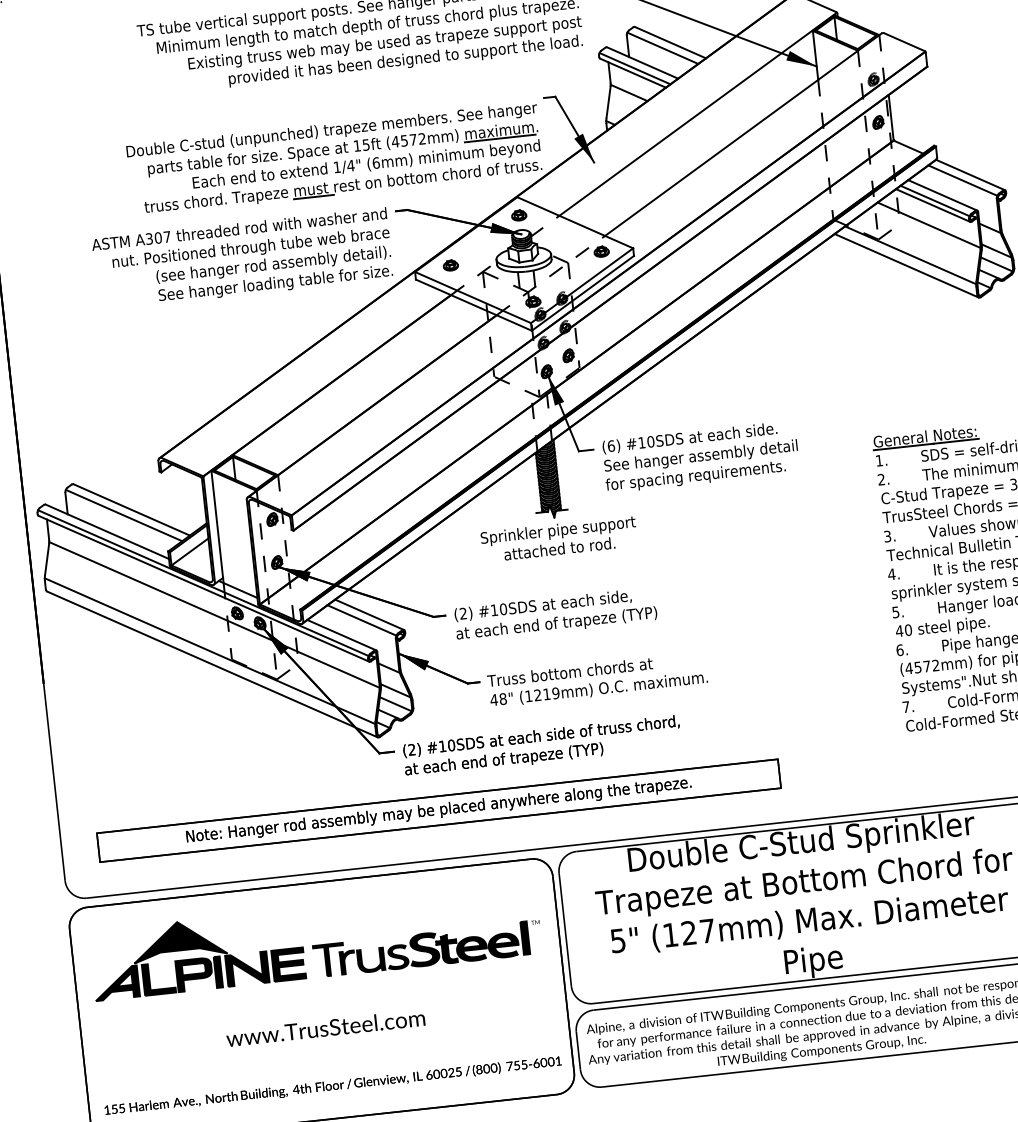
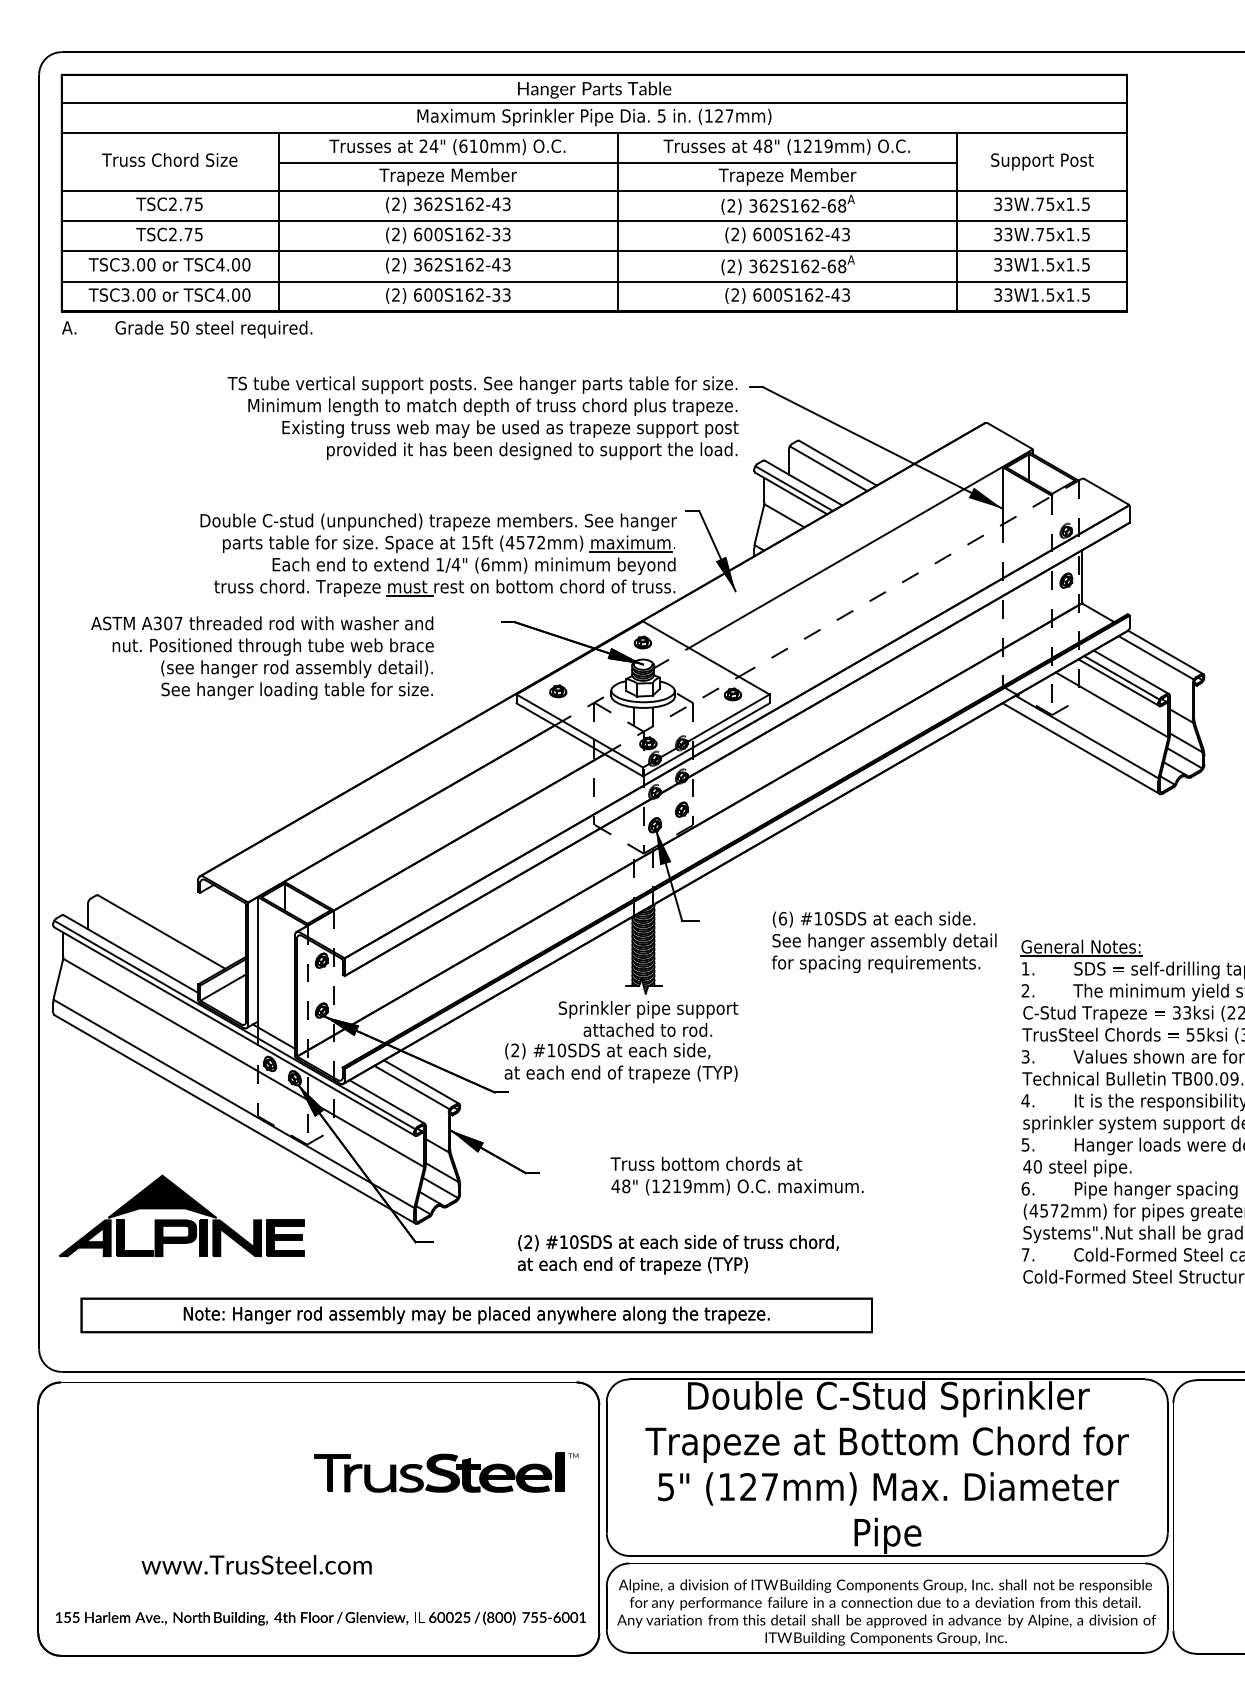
line: (743, 134) -> (910, 577), solid -> dashed
text: (242, 258) -> (262, 657), moved
text: (700, 456) -> (883, 941), moved
line: (123, 515) -> (151, 937), removed
text: (555, 615) -> (620, 1063), moved
text: (597, 679) -> (736, 1175), moved
text: (542, 746) -> (678, 1254), moved
part: (197, 954) -> (181, 1215), moved
text: (325, 1027) -> (256, 1564), moved

